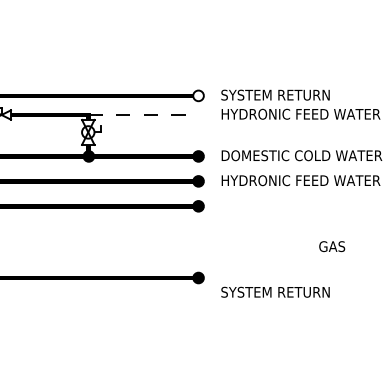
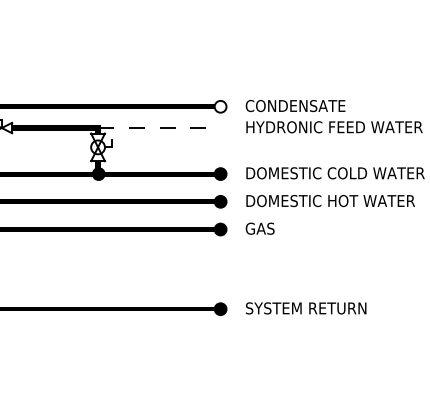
text: (275, 94) -> (306, 105), SYSTEM RETURN -> CONDENSATE
text: (301, 180) -> (335, 200), HYDRONIC FEED WATER -> DOMESTIC HOT WATER
text: (332, 246) -> (260, 228), moved
text: (275, 291) -> (306, 307), moved

